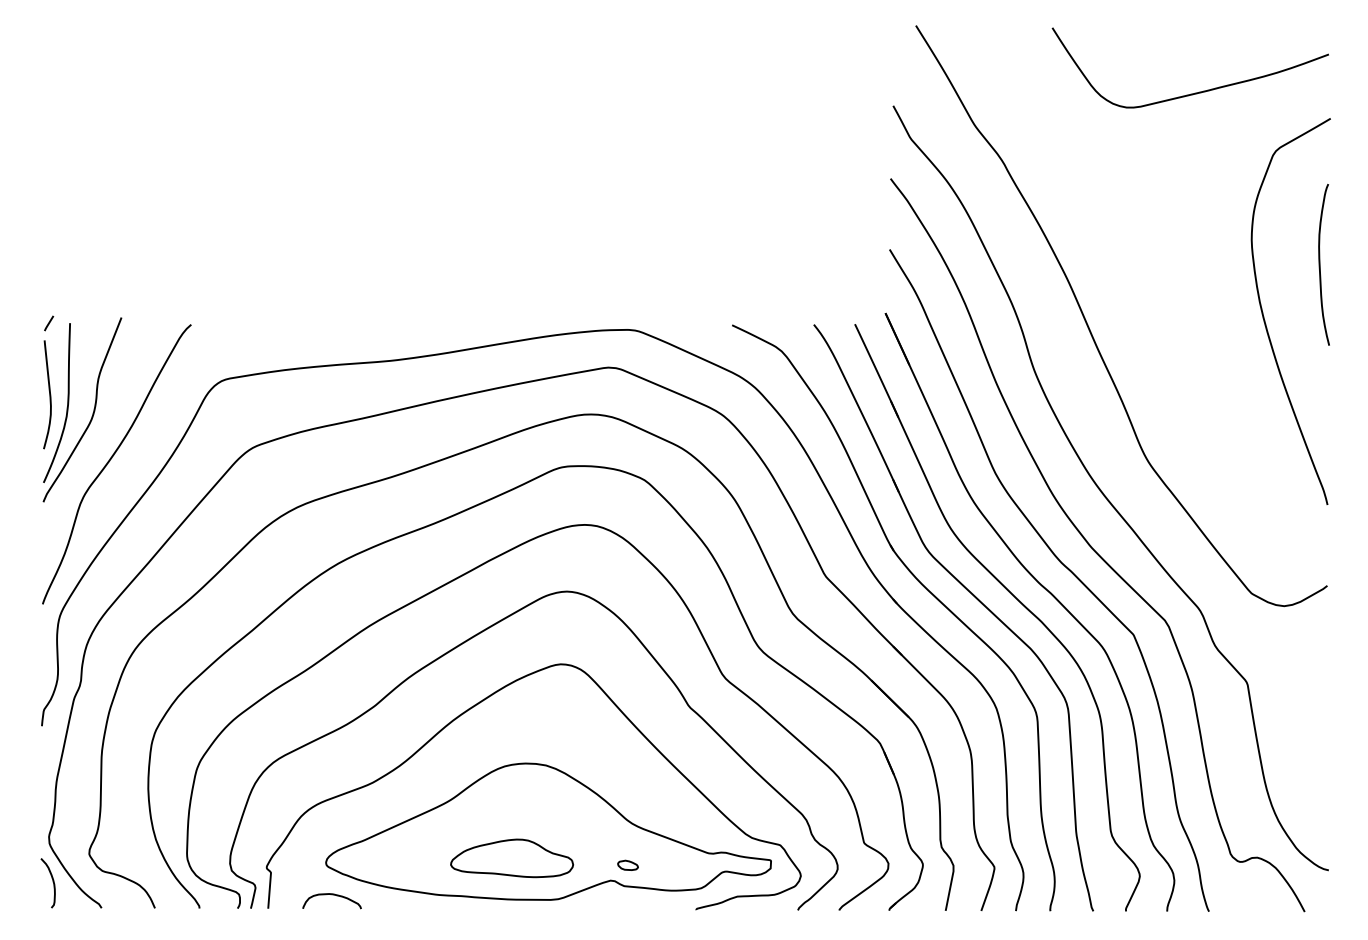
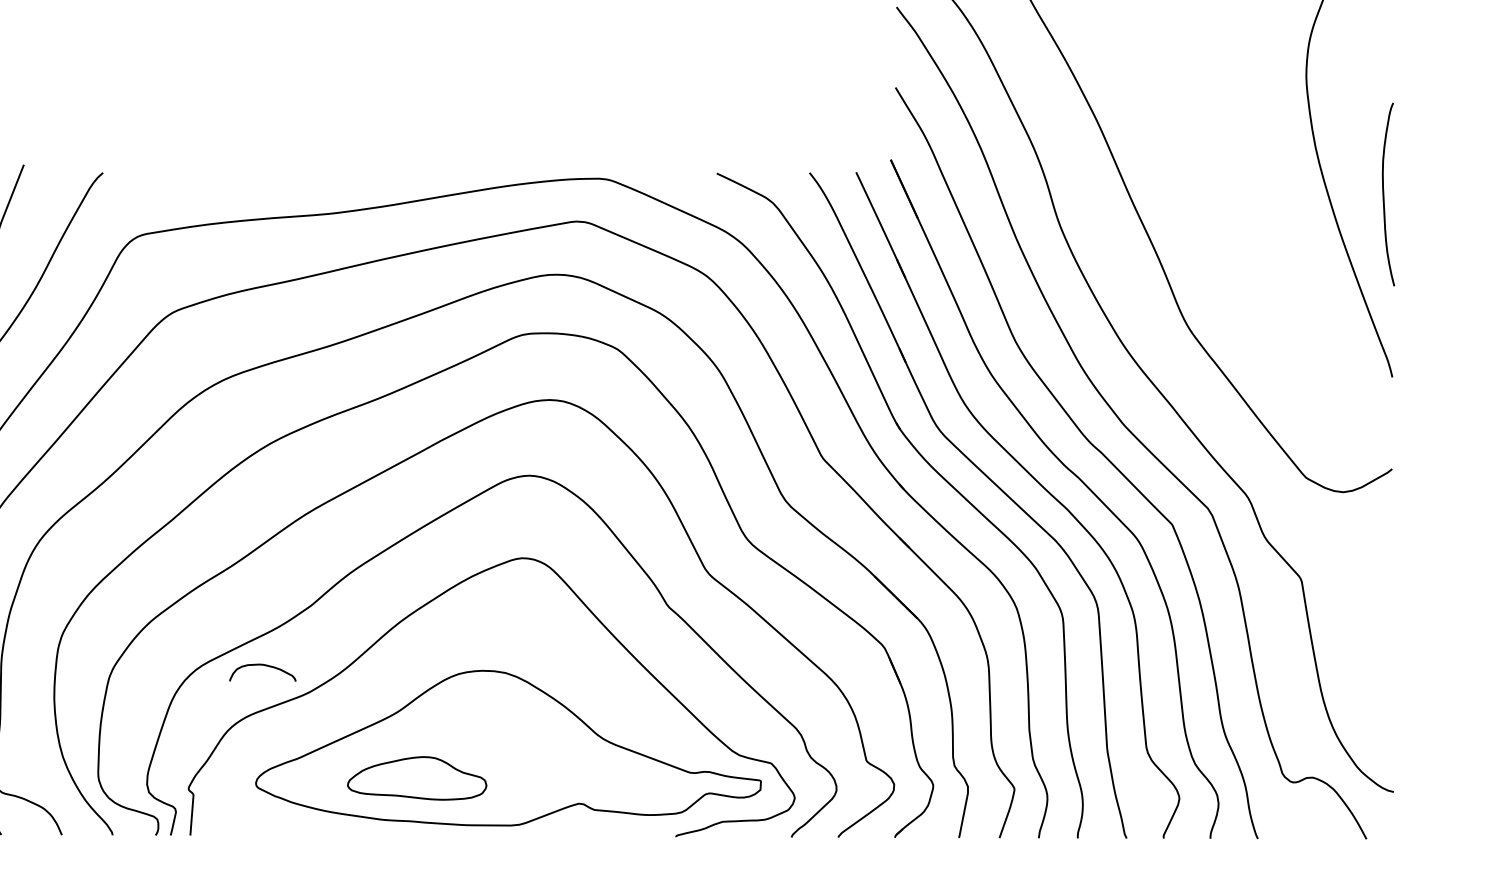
curve: (1320, 264) -> (1384, 194), moved
part: (512, 858) -> (417, 778), moved
part: (627, 864) -> (598, 785), removed
curve: (331, 895) -> (262, 666), moved

